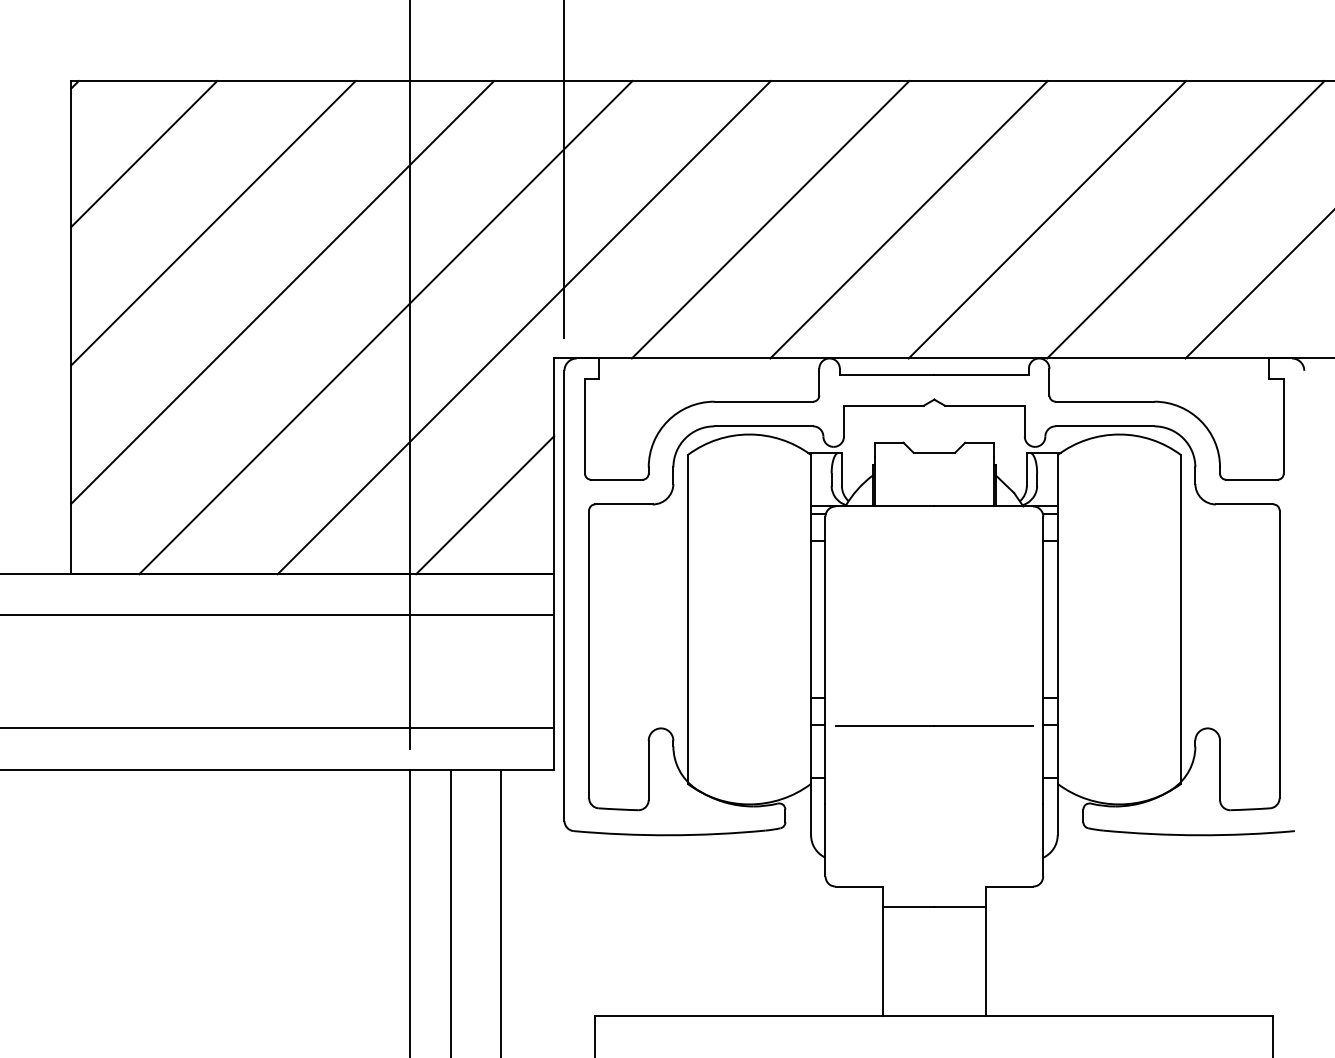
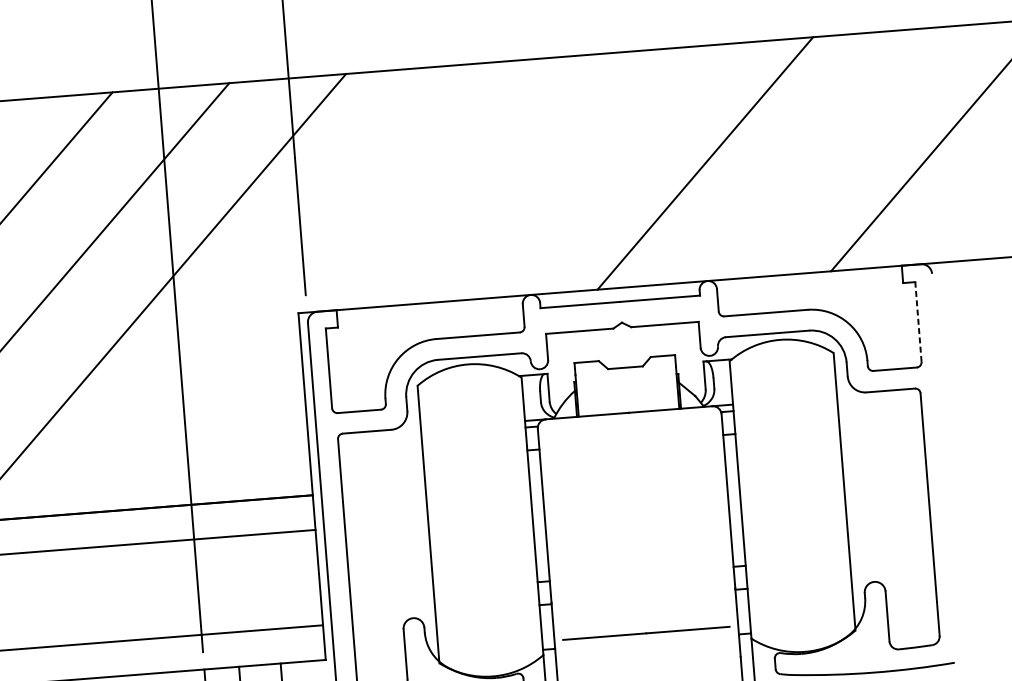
line: (770, 219) -> (471, 181), removed
line: (908, 219) -> (588, 172), removed
line: (1185, 219) -> (821, 154), removed
line: (523, 327) -> (270, 289), removed
line: (1283, 425) -> (918, 321), solid -> dashed
line: (485, 505) -> (250, 441), removed
line: (934, 725) -> (646, 633), moved

